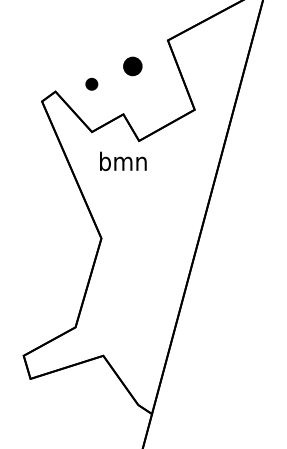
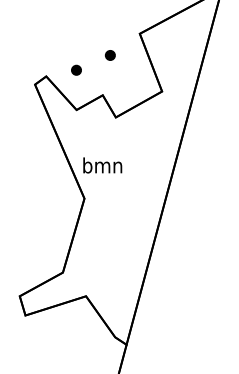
part: (131, 66) -> (109, 55), size x0.62
text: (123, 161) -> (102, 165), moved

